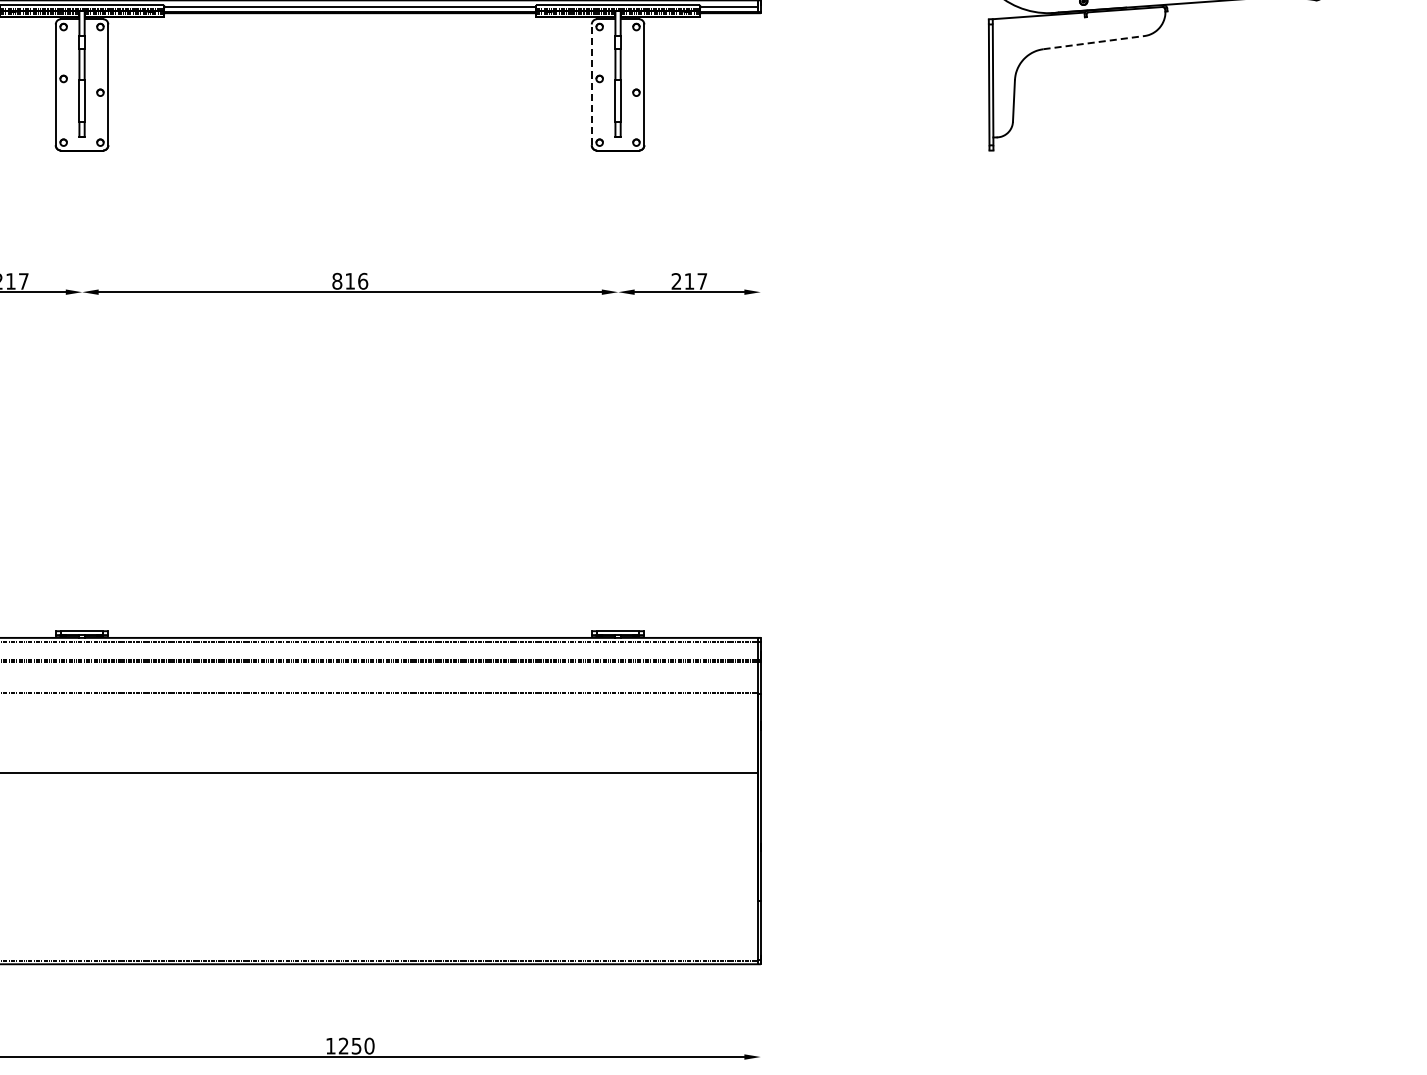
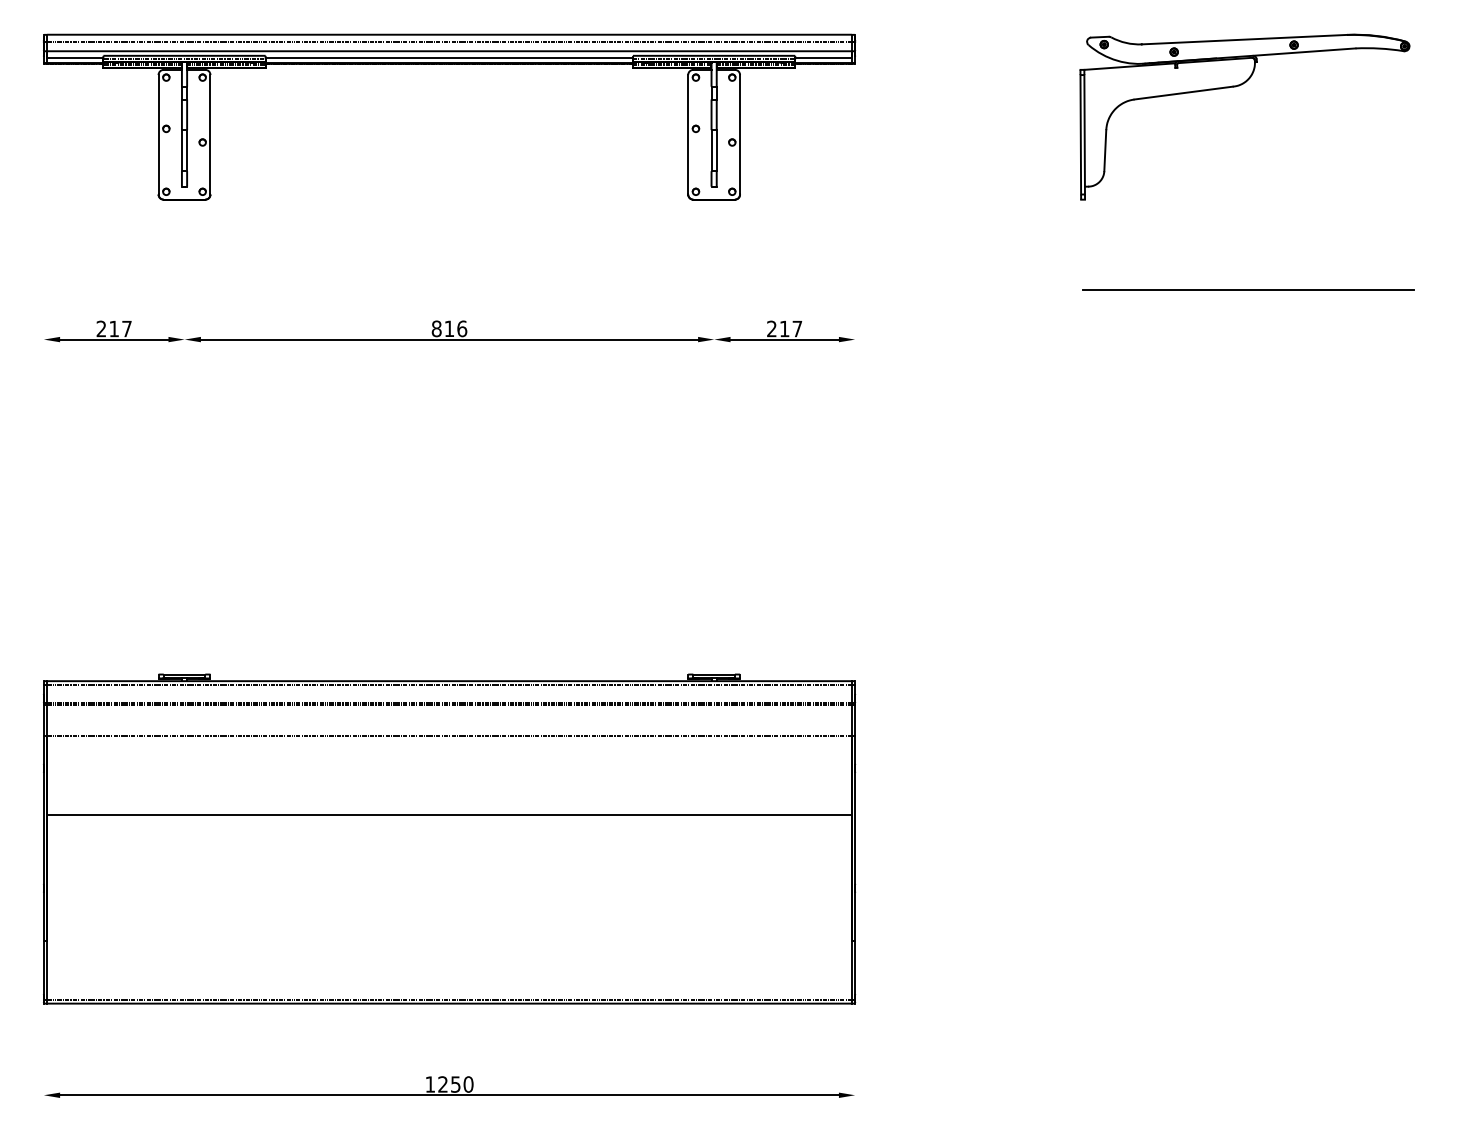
line: (1093, 43) -> (1183, 93), dashed -> solid
line: (592, 84) -> (688, 134), dashed -> solid
line: (1158, 241) -> (1248, 289), added

